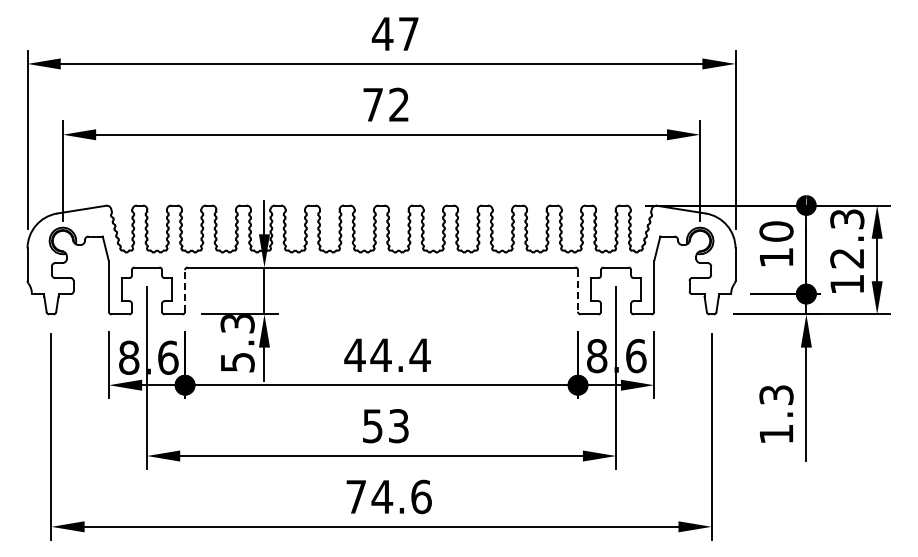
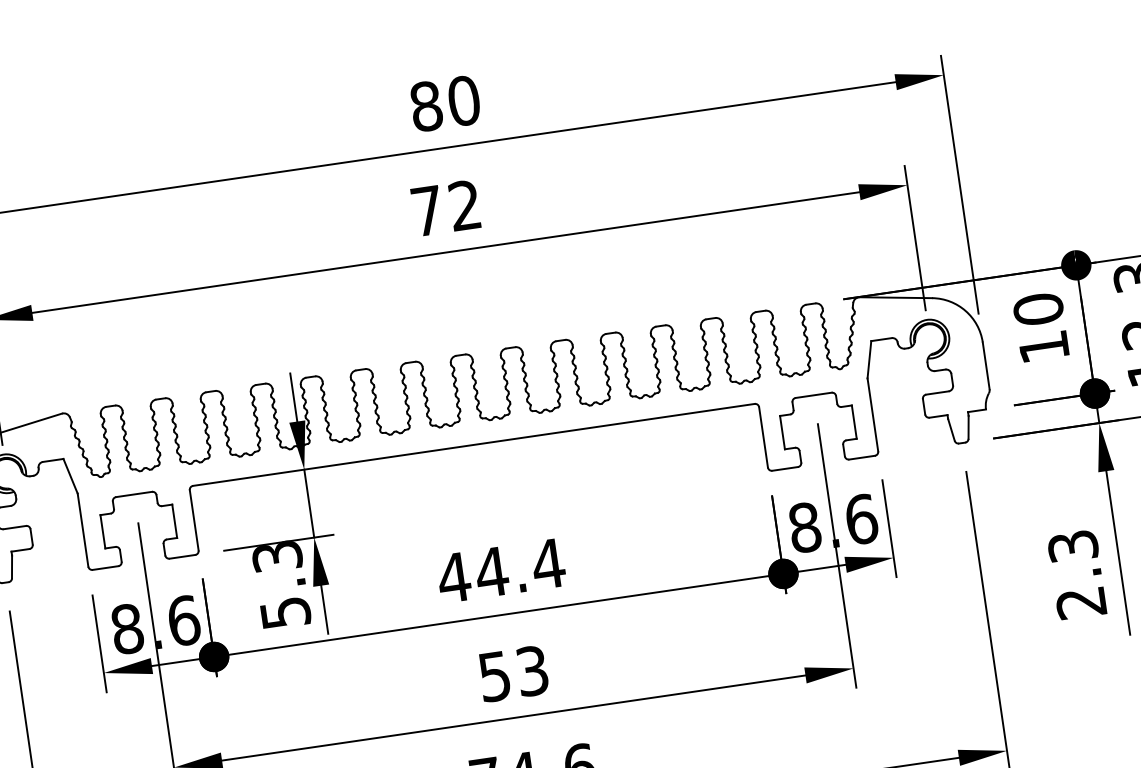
text: (395, 34) -> (444, 104), 47 -> 80
line: (185, 290) -> (194, 519), dashed -> solid
line: (578, 290) -> (764, 436), dashed -> solid
text: (776, 434) -> (1081, 603), 1.3 -> 2.3

